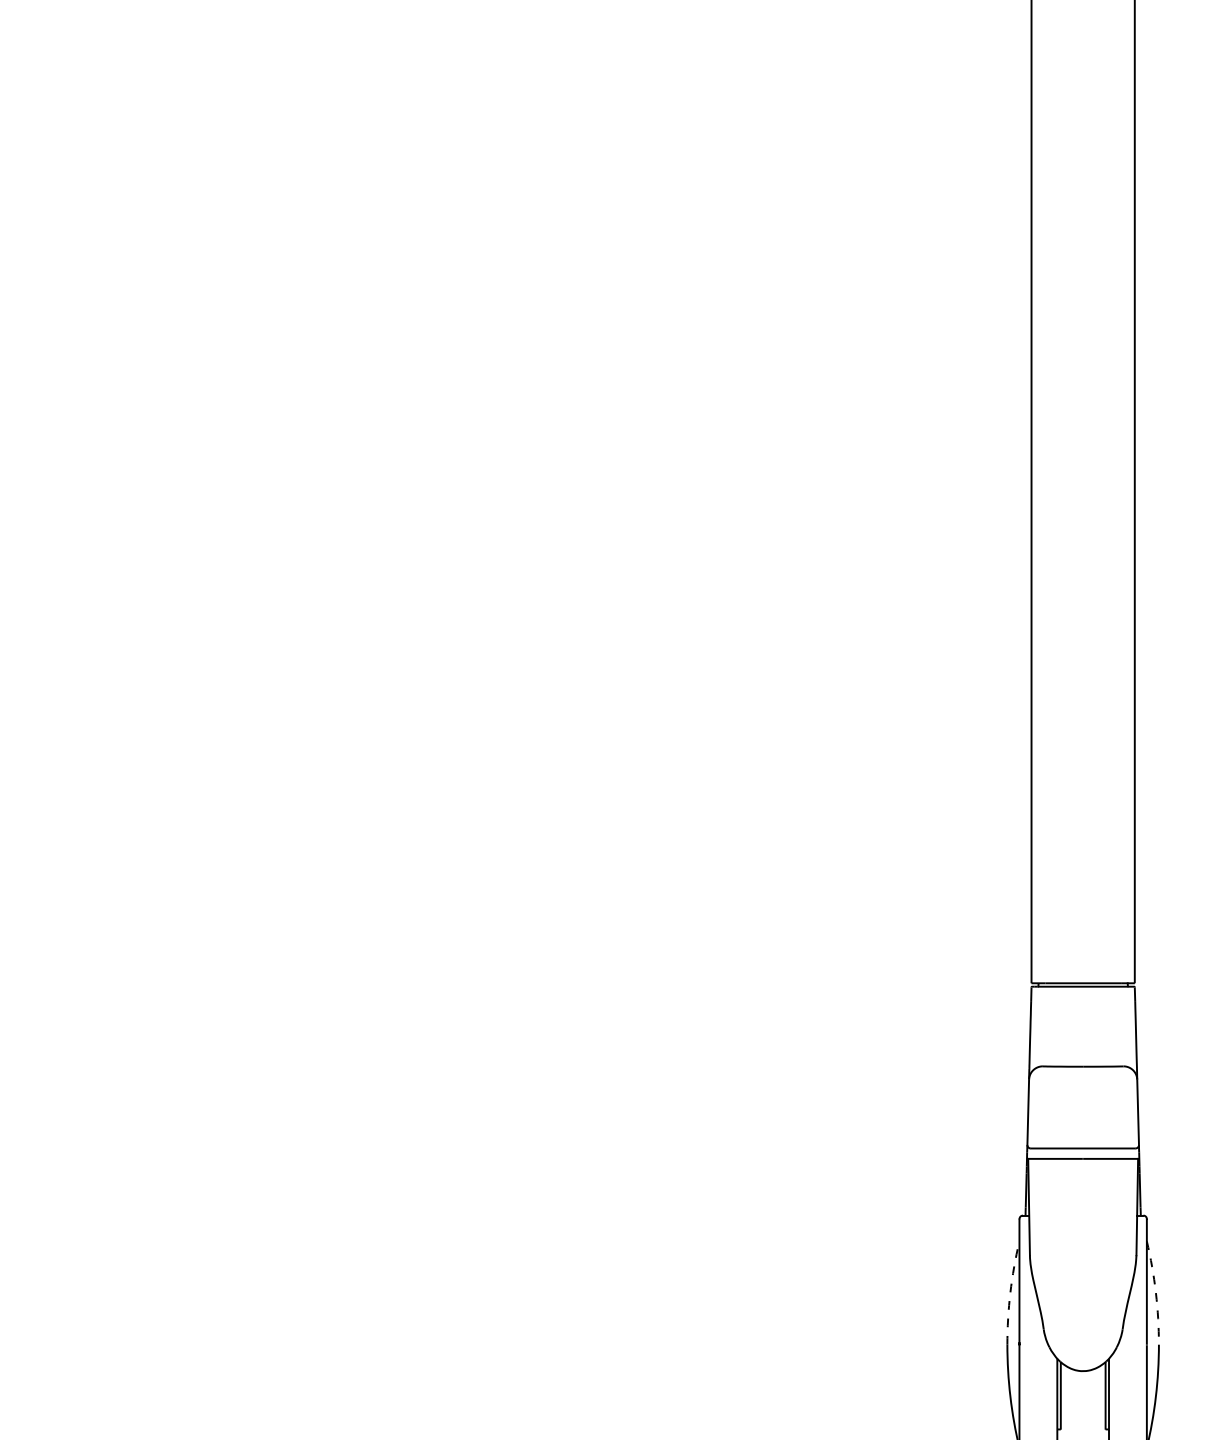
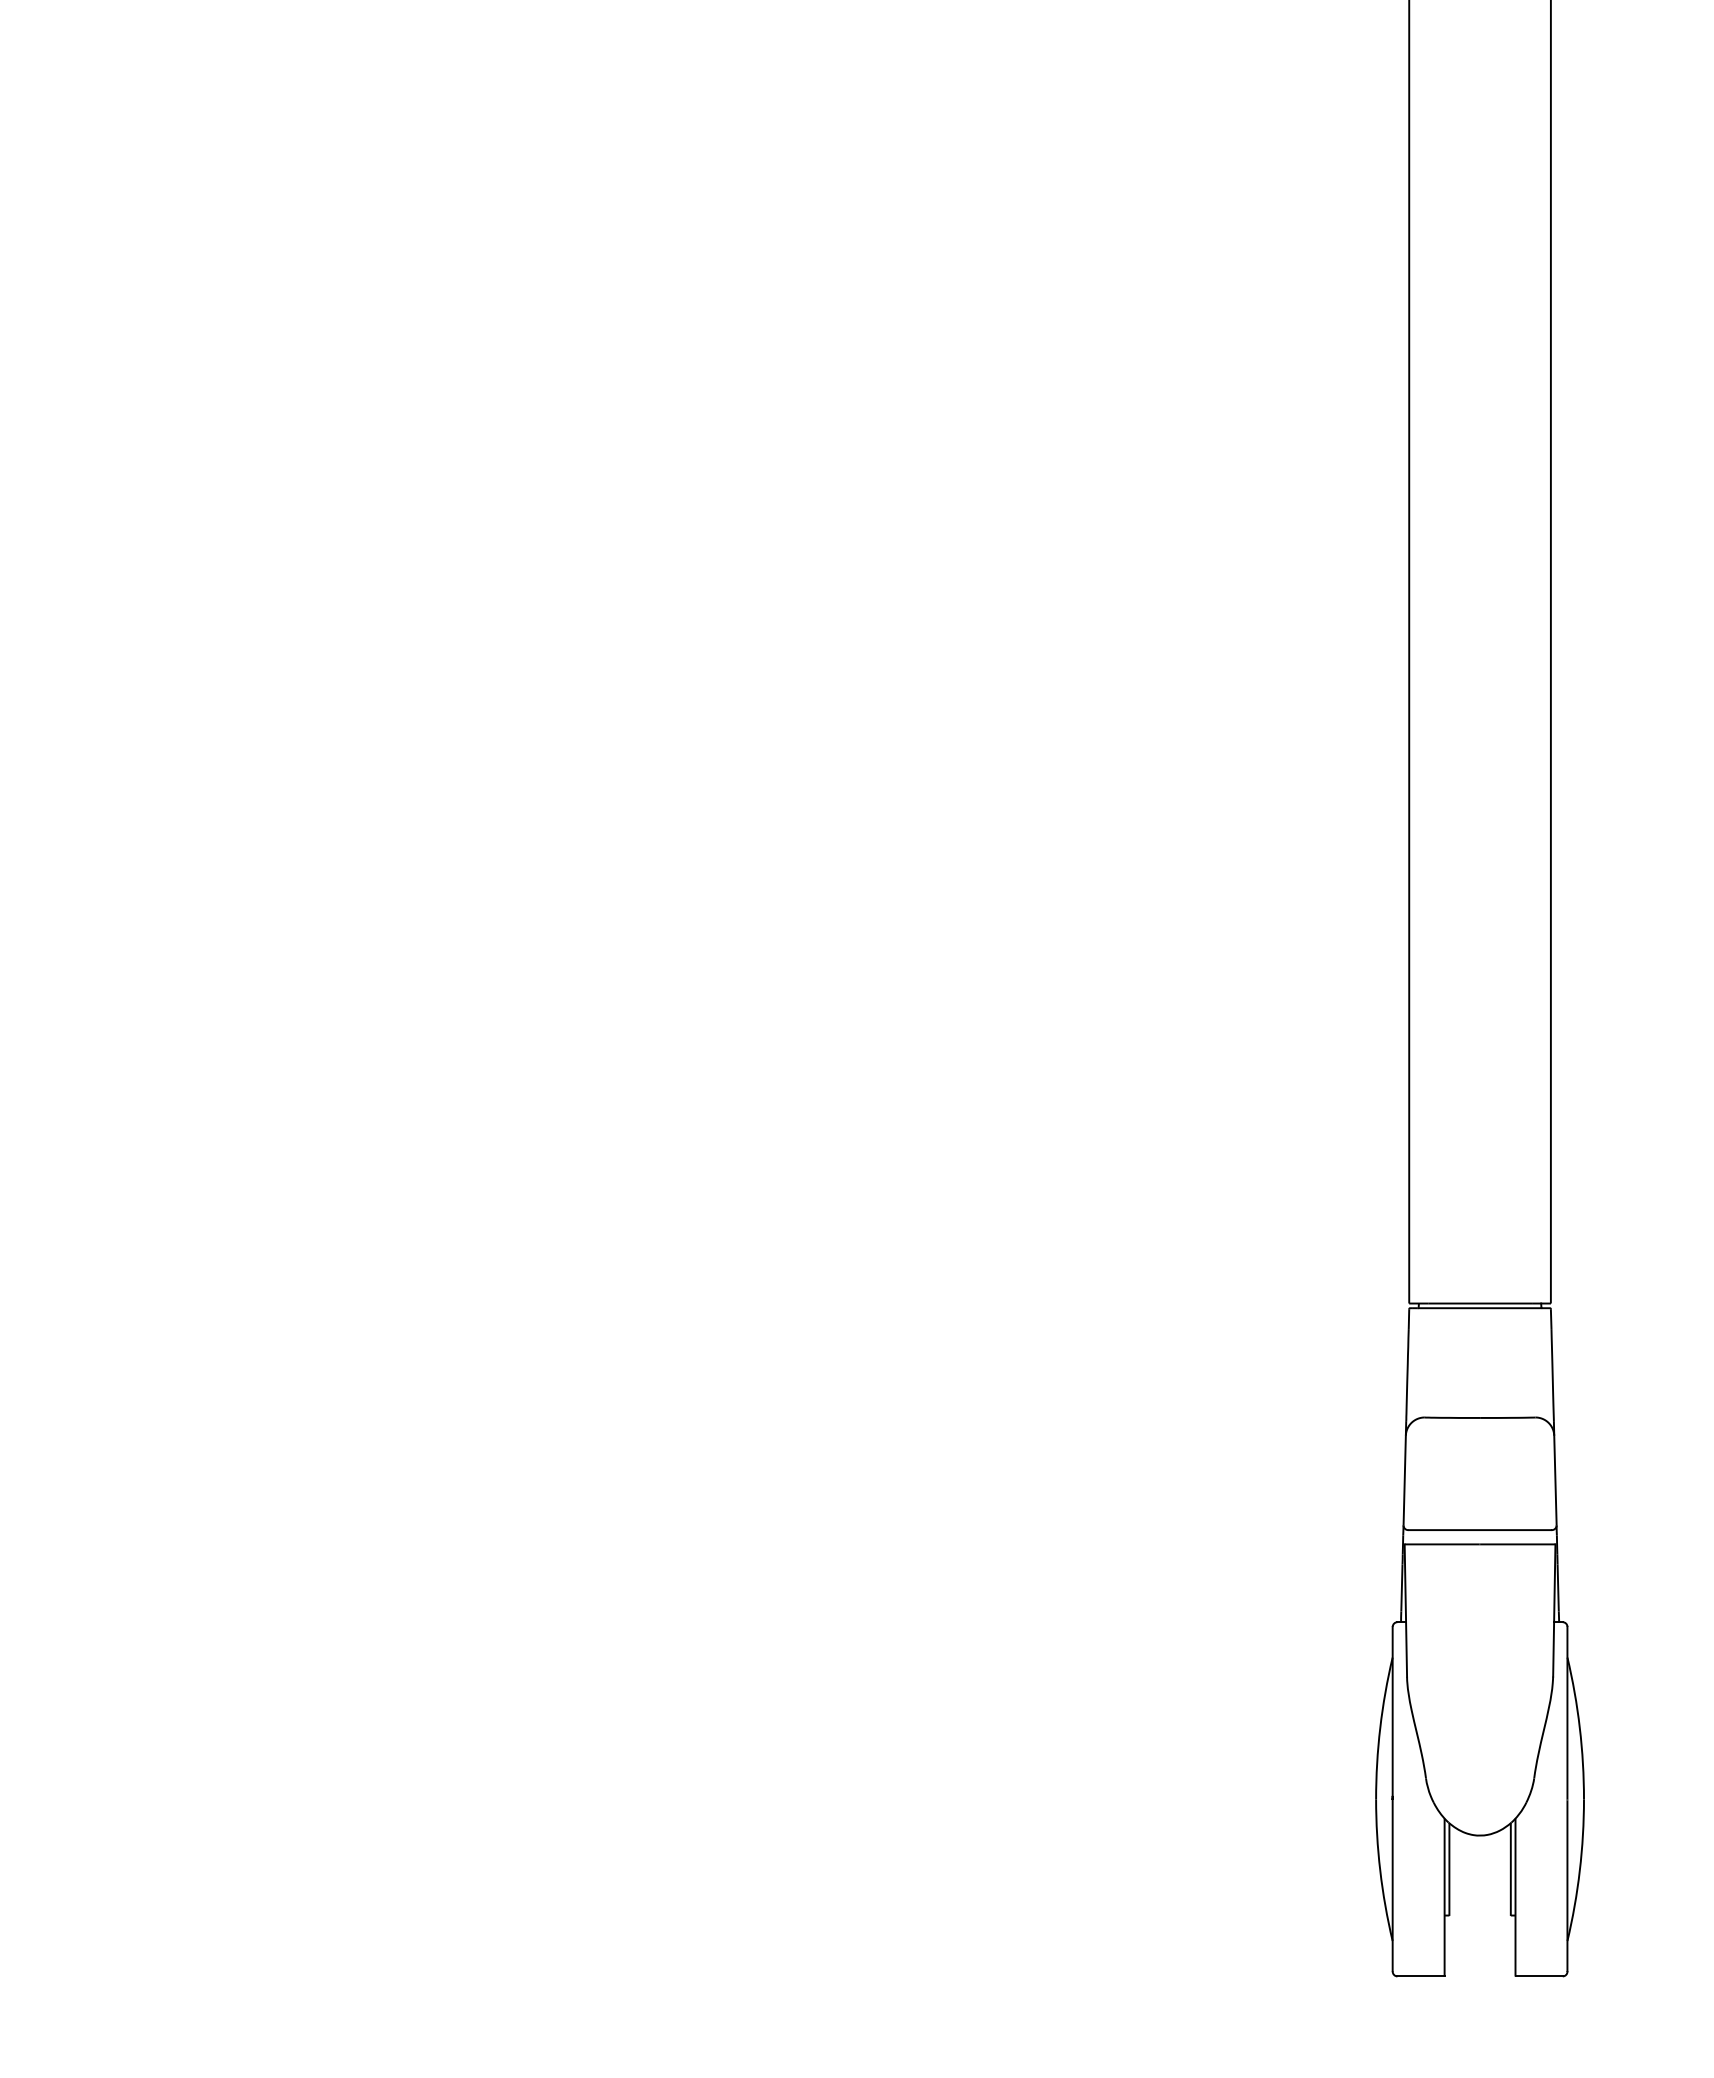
arc: (1010, 1292) -> (1380, 1727), dashed -> solid
arc: (1155, 1292) -> (1579, 1727), dashed -> solid

